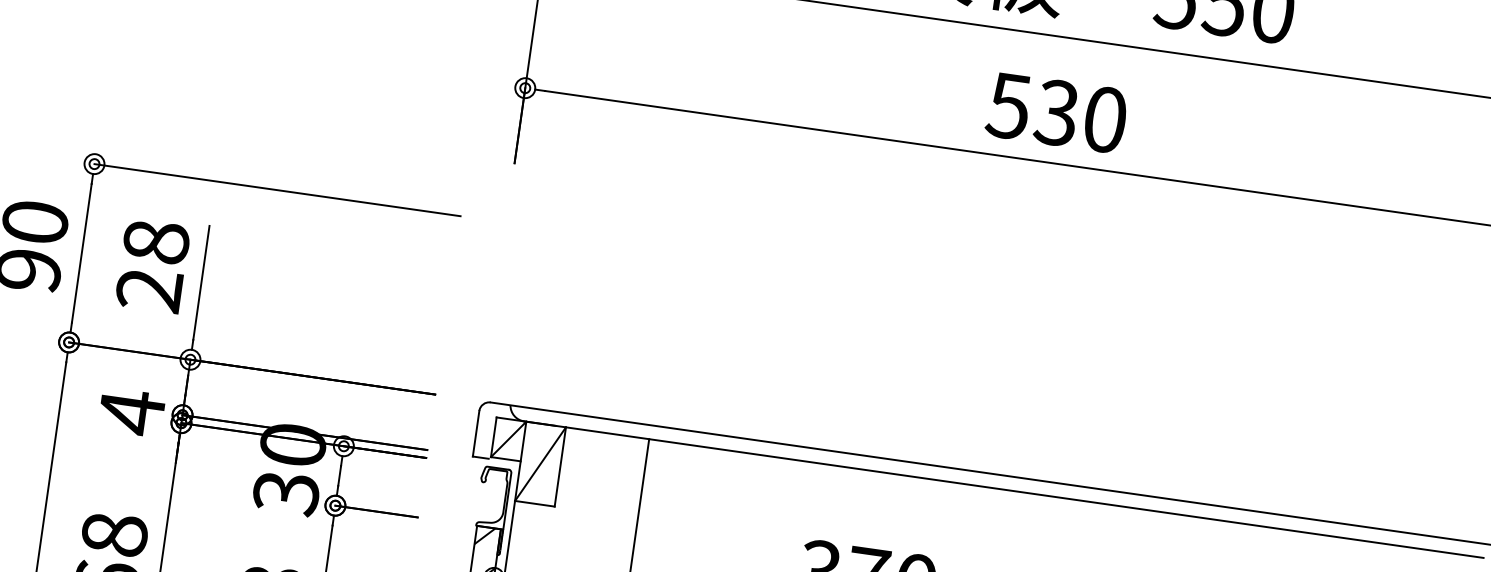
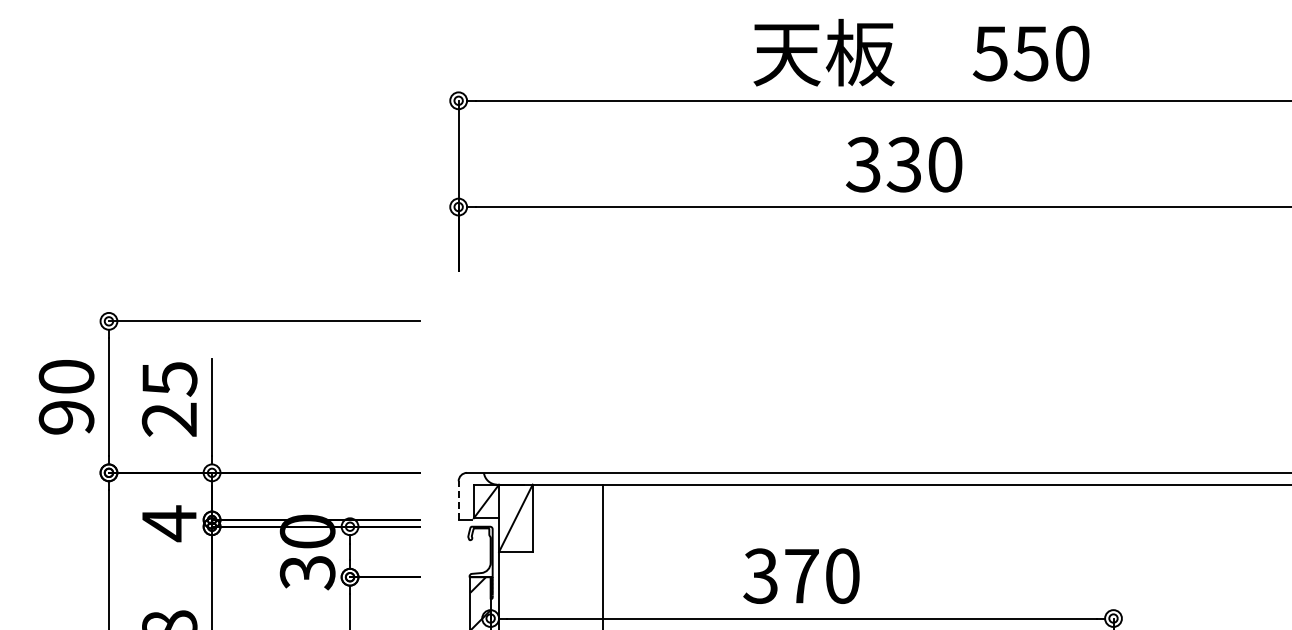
text: (1007, 105) -> (862, 164), 530 -> 330
text: (156, 241) -> (169, 378), 28 -> 25
line: (475, 433) -> (458, 500), solid -> dashed

